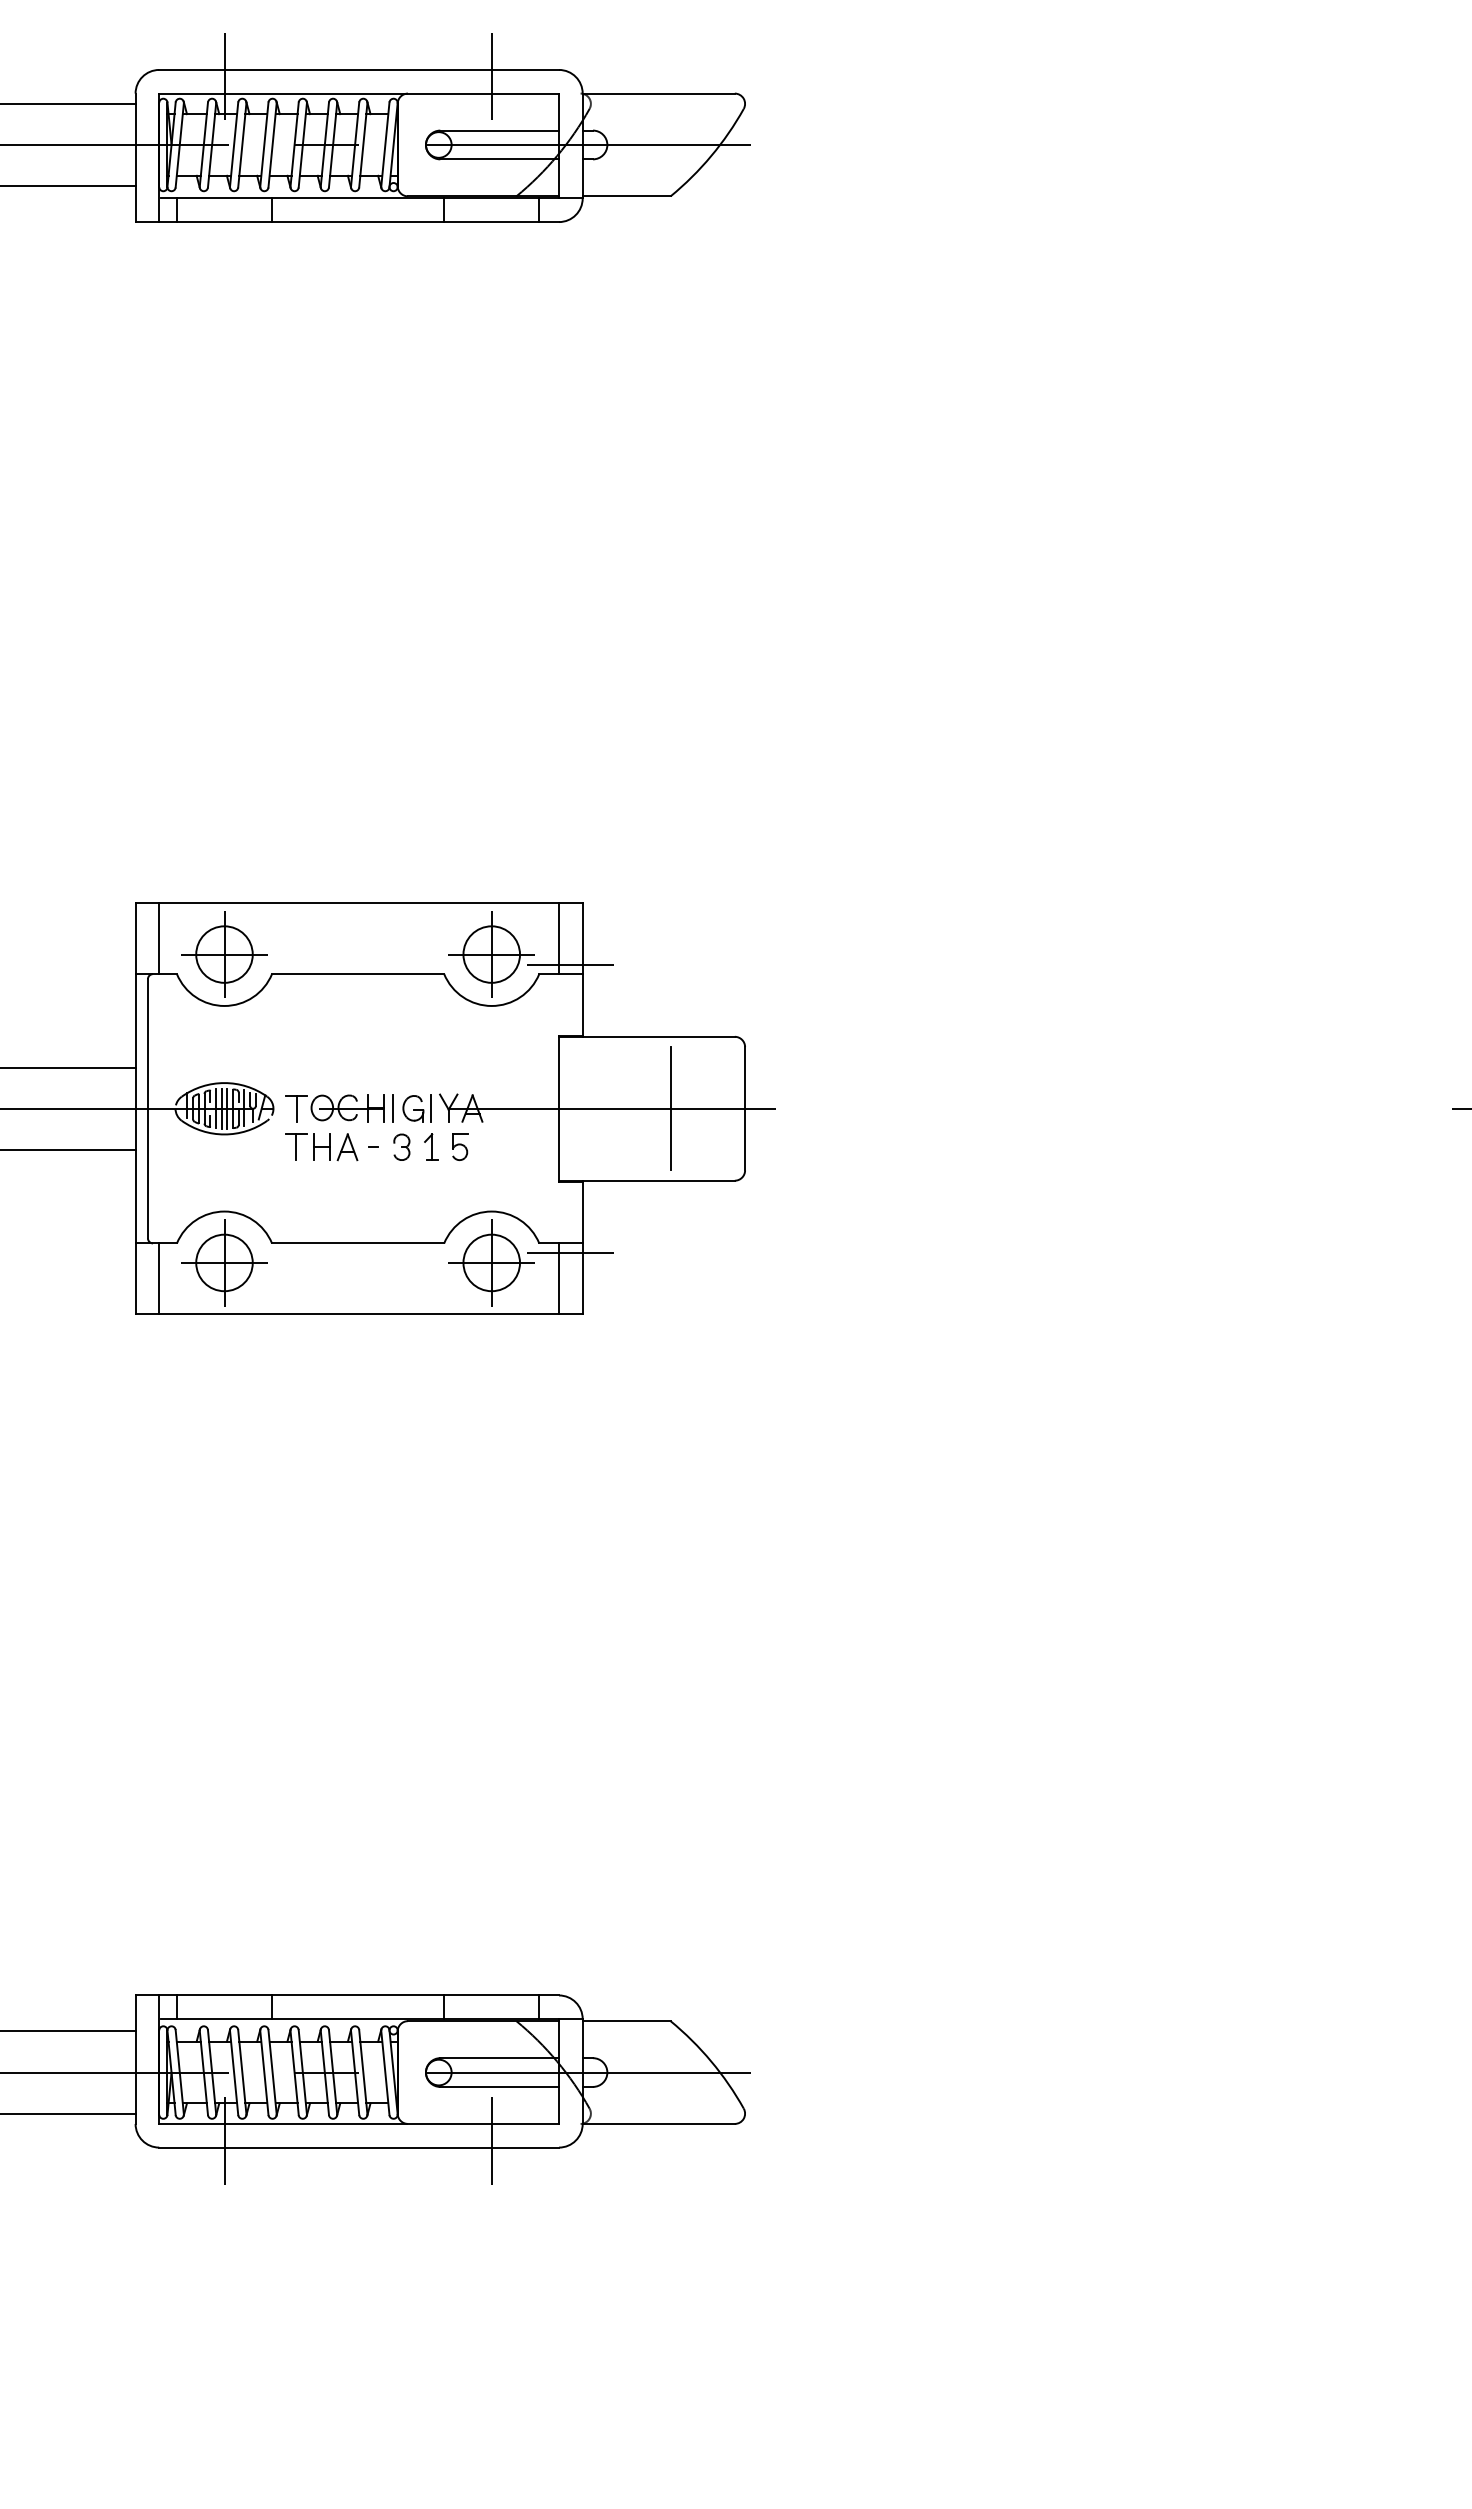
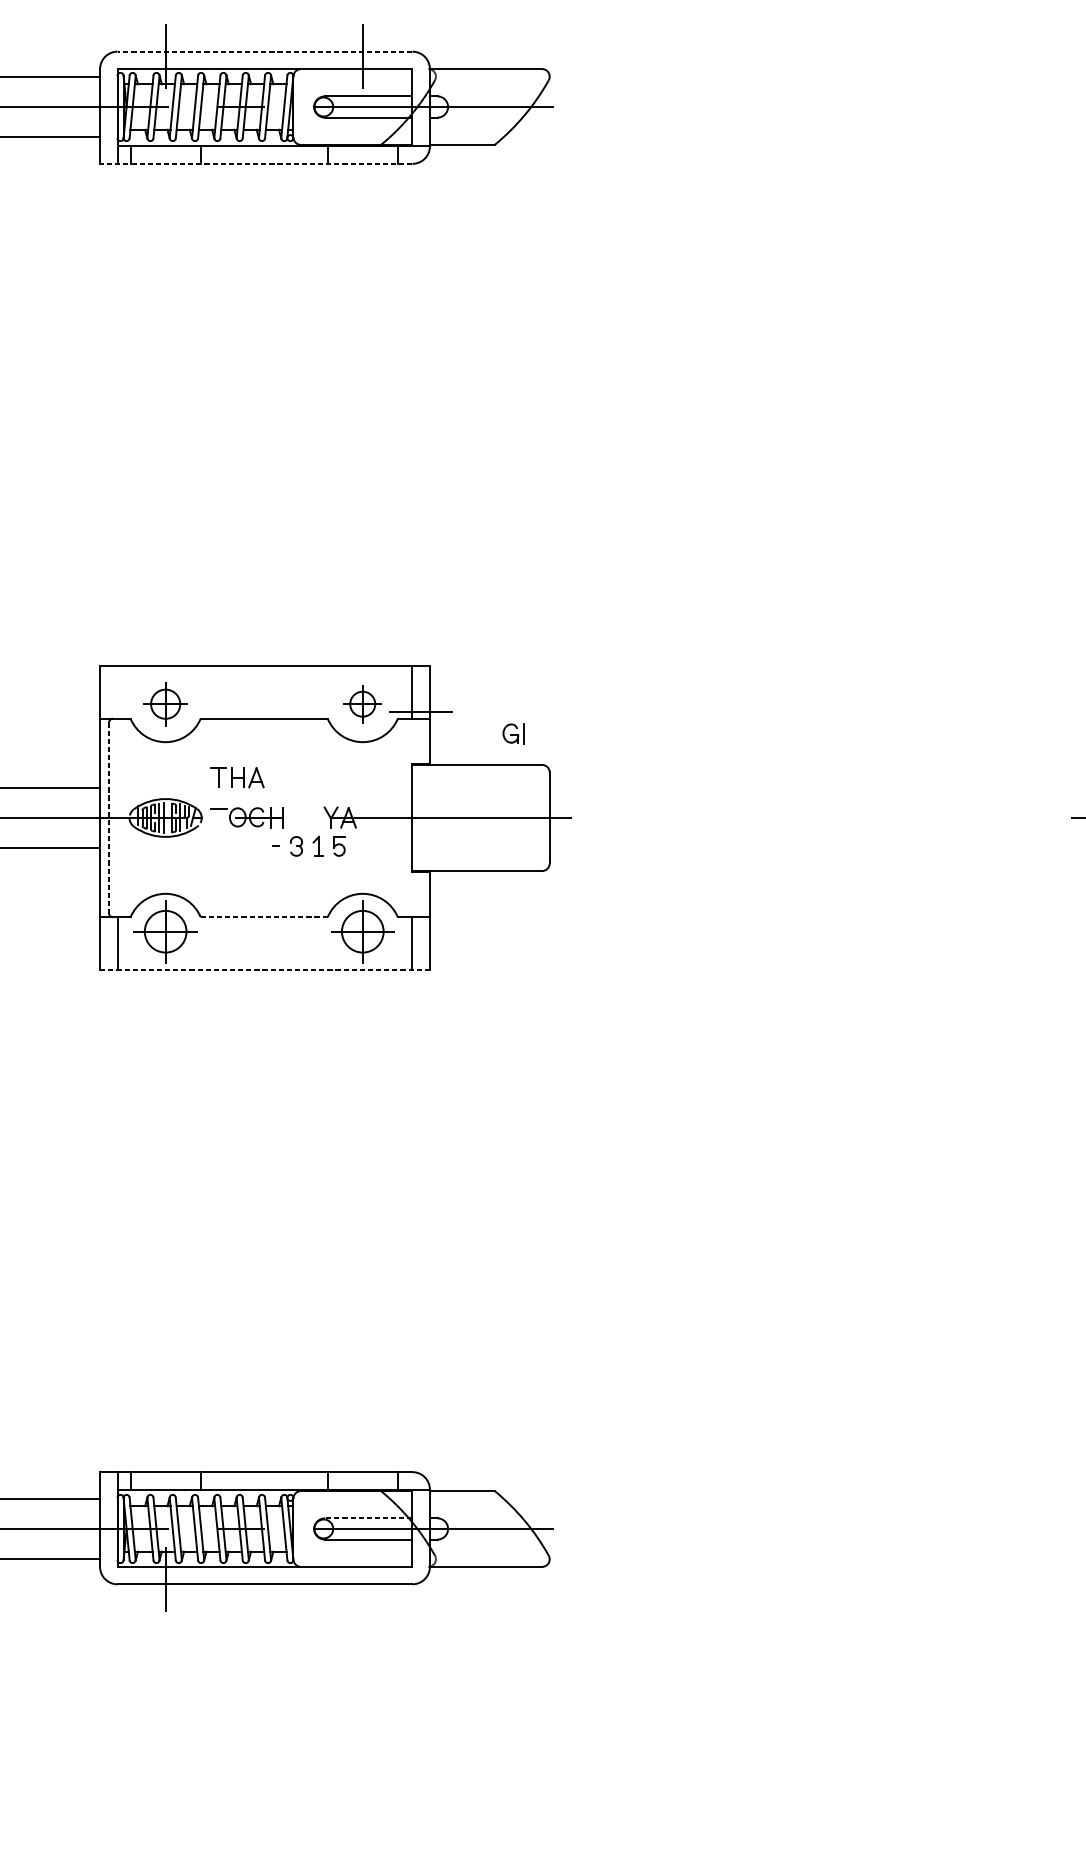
line: (359, 69) -> (265, 51), solid -> dashed
line: (347, 222) -> (256, 164), solid -> dashed
line: (159, 938) -> (117, 692), removed
part: (224, 954) -> (165, 704), size x0.7
part: (491, 954) -> (362, 704), size x0.6
line: (393, 1107) -> (290, 817), removed
line: (147, 1108) -> (108, 817), solid -> dashed
line: (227, 1108) -> (167, 817), removed
line: (296, 1108) -> (218, 817), removed
part: (416, 1108) -> (513, 733), moved
line: (670, 1108) -> (494, 817), removed
part: (321, 1147) -> (237, 777), moved
line: (357, 1243) -> (263, 917), solid -> dashed
line: (570, 1252) -> (420, 924), removed
line: (359, 1314) -> (265, 969), solid -> dashed
line: (499, 2058) -> (368, 1518), solid -> dashed
line: (491, 2140) -> (362, 1579), removed

